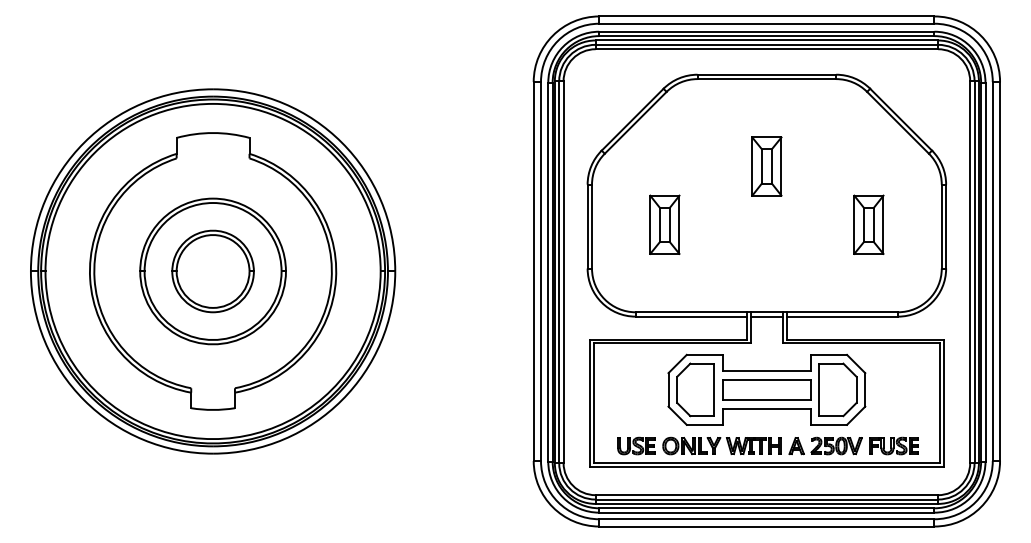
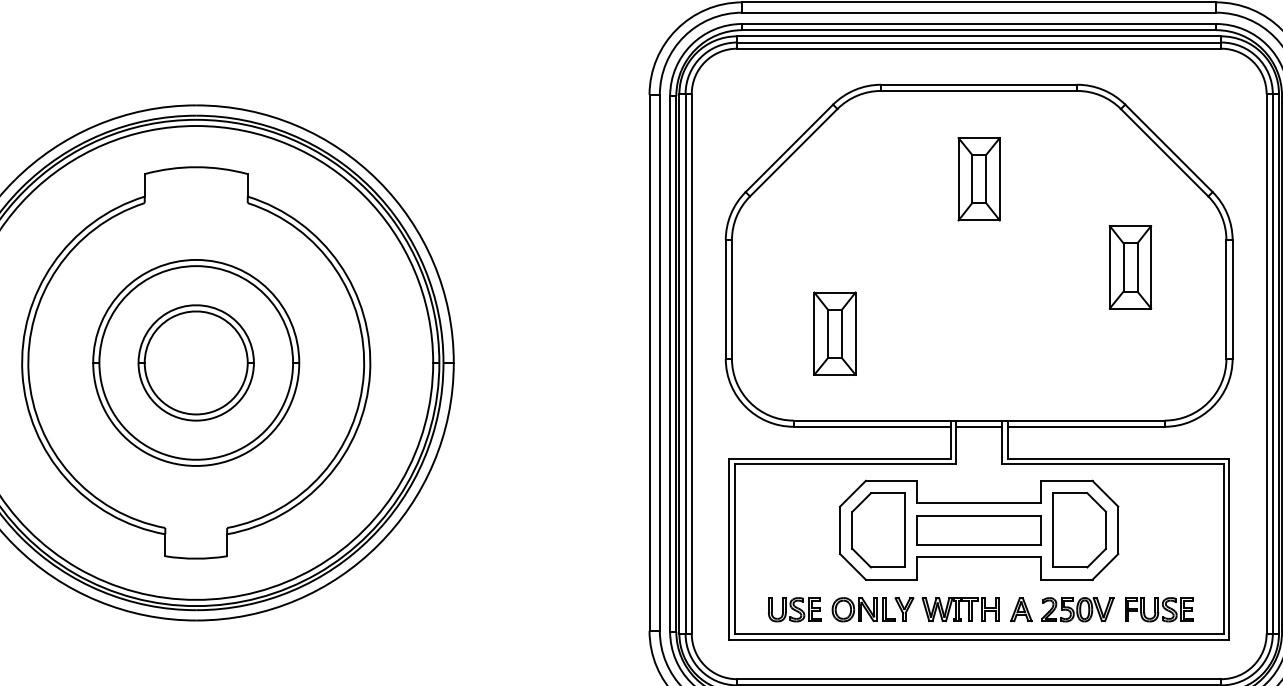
part: (766, 166) -> (978, 179), moved
part: (664, 224) -> (834, 333), moved
part: (868, 224) -> (1129, 266), moved

